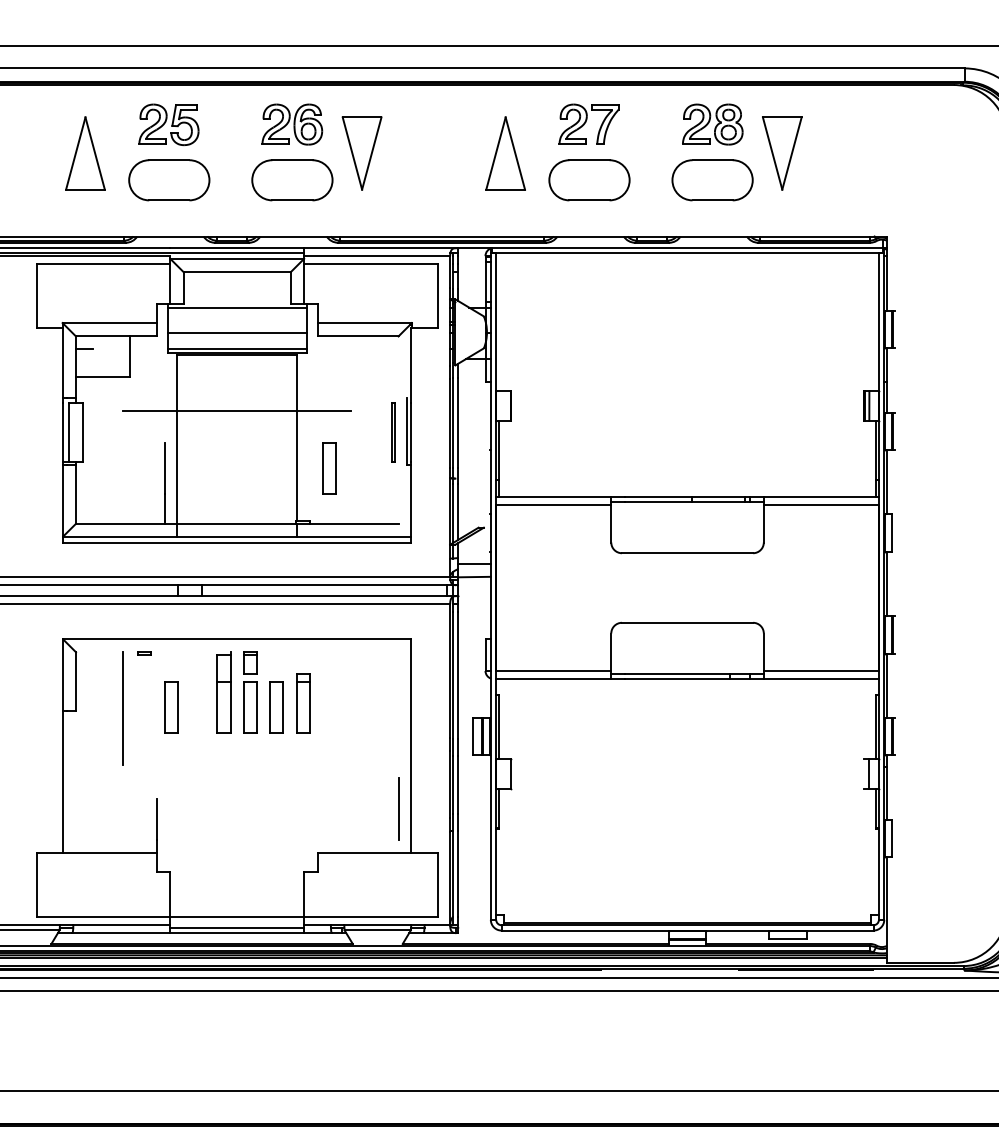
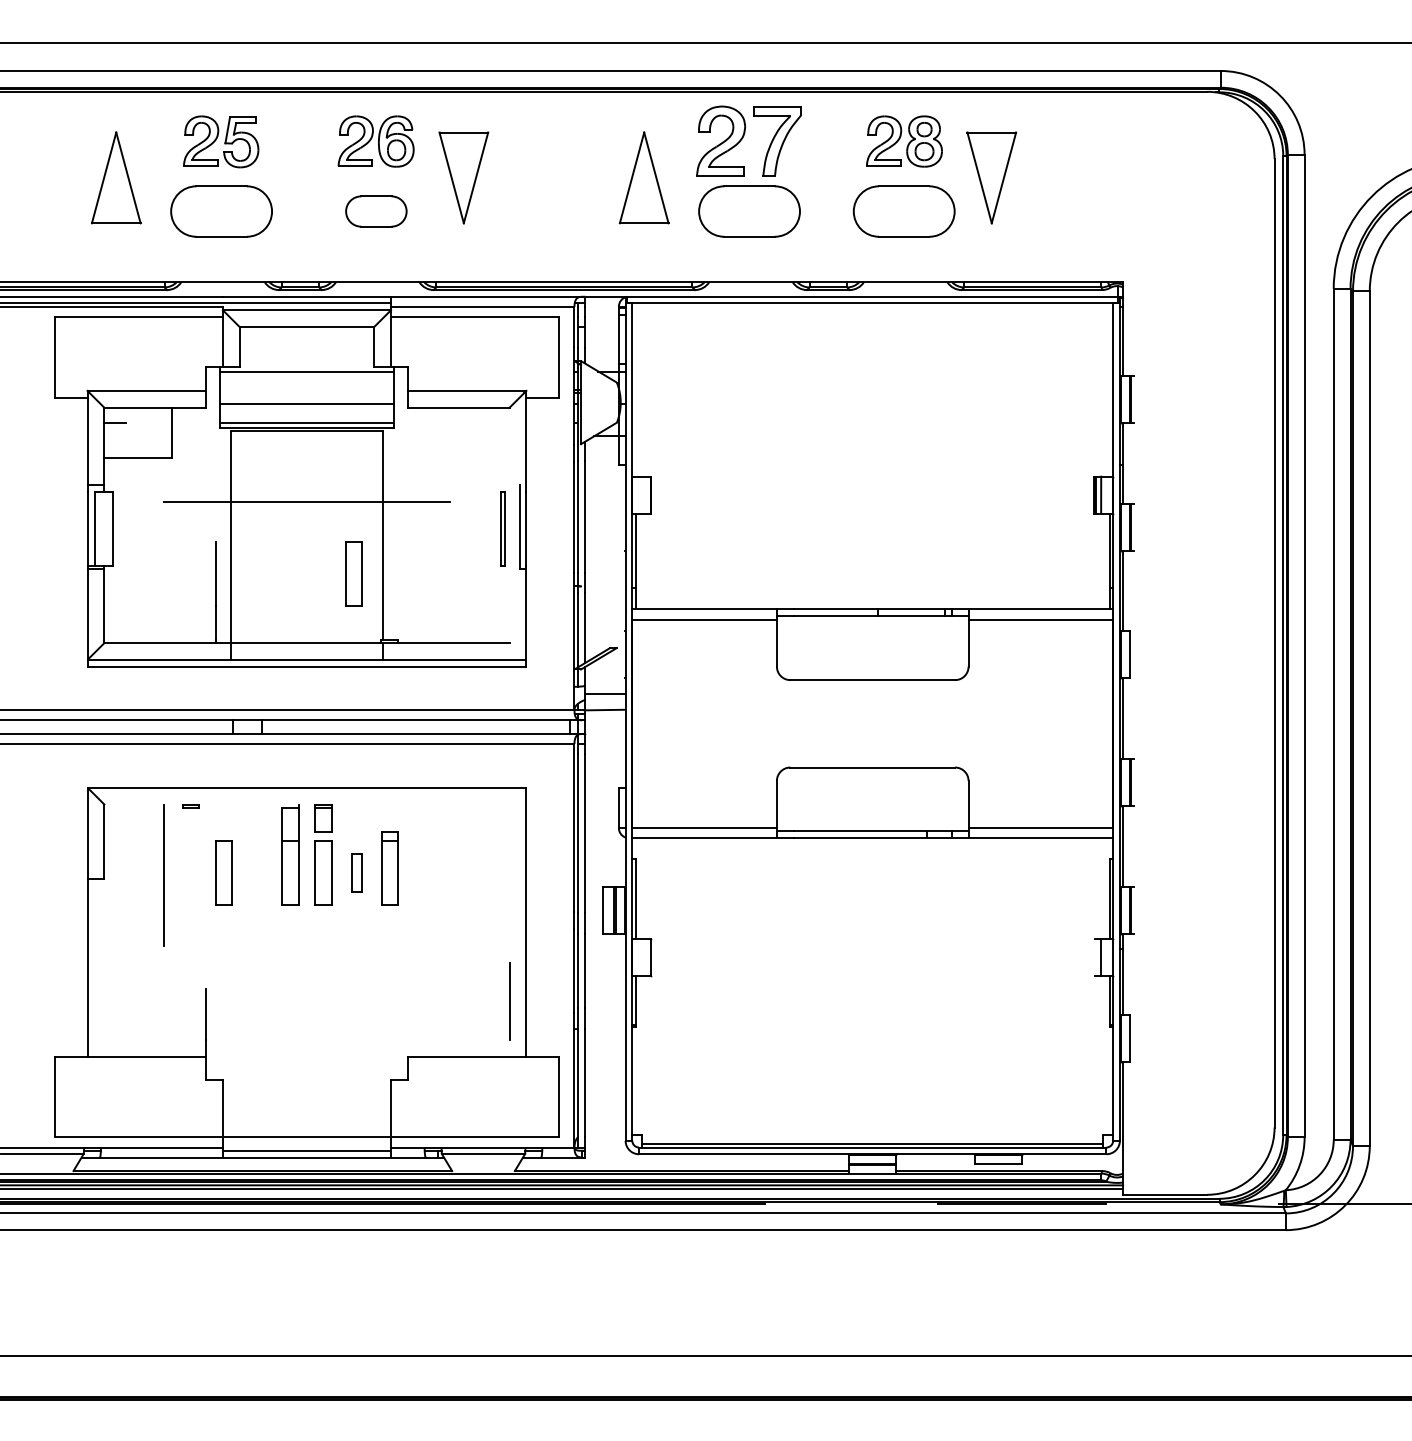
part: (588, 123) -> (748, 140), size x1.4
part: (292, 180) -> (376, 211), size x0.6
part: (329, 468) -> (353, 573), moved
part: (276, 706) -> (356, 872), size x0.6

